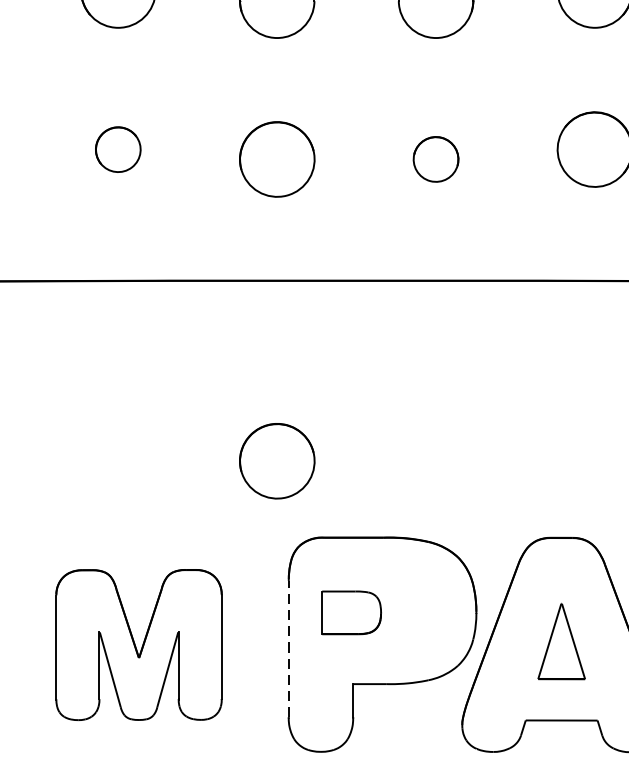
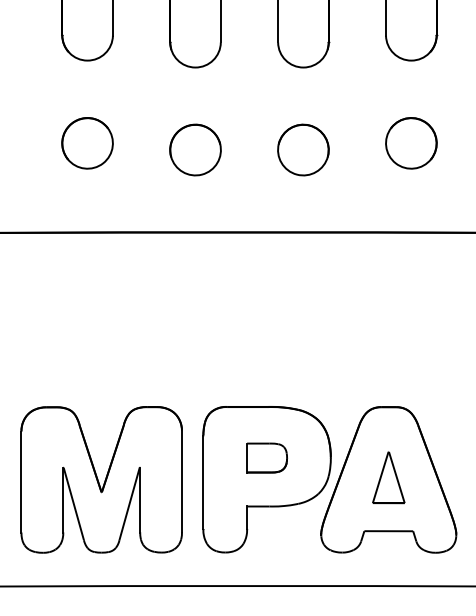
part: (118, 149) -> (87, 143), size x1.67
part: (436, 158) -> (303, 149), size x1.67
part: (277, 460) -> (195, 354), removed
part: (350, 612) -> (266, 457), moved
part: (138, 644) -> (101, 479), size x1.43
line: (288, 648) -> (203, 482), dashed -> solid

